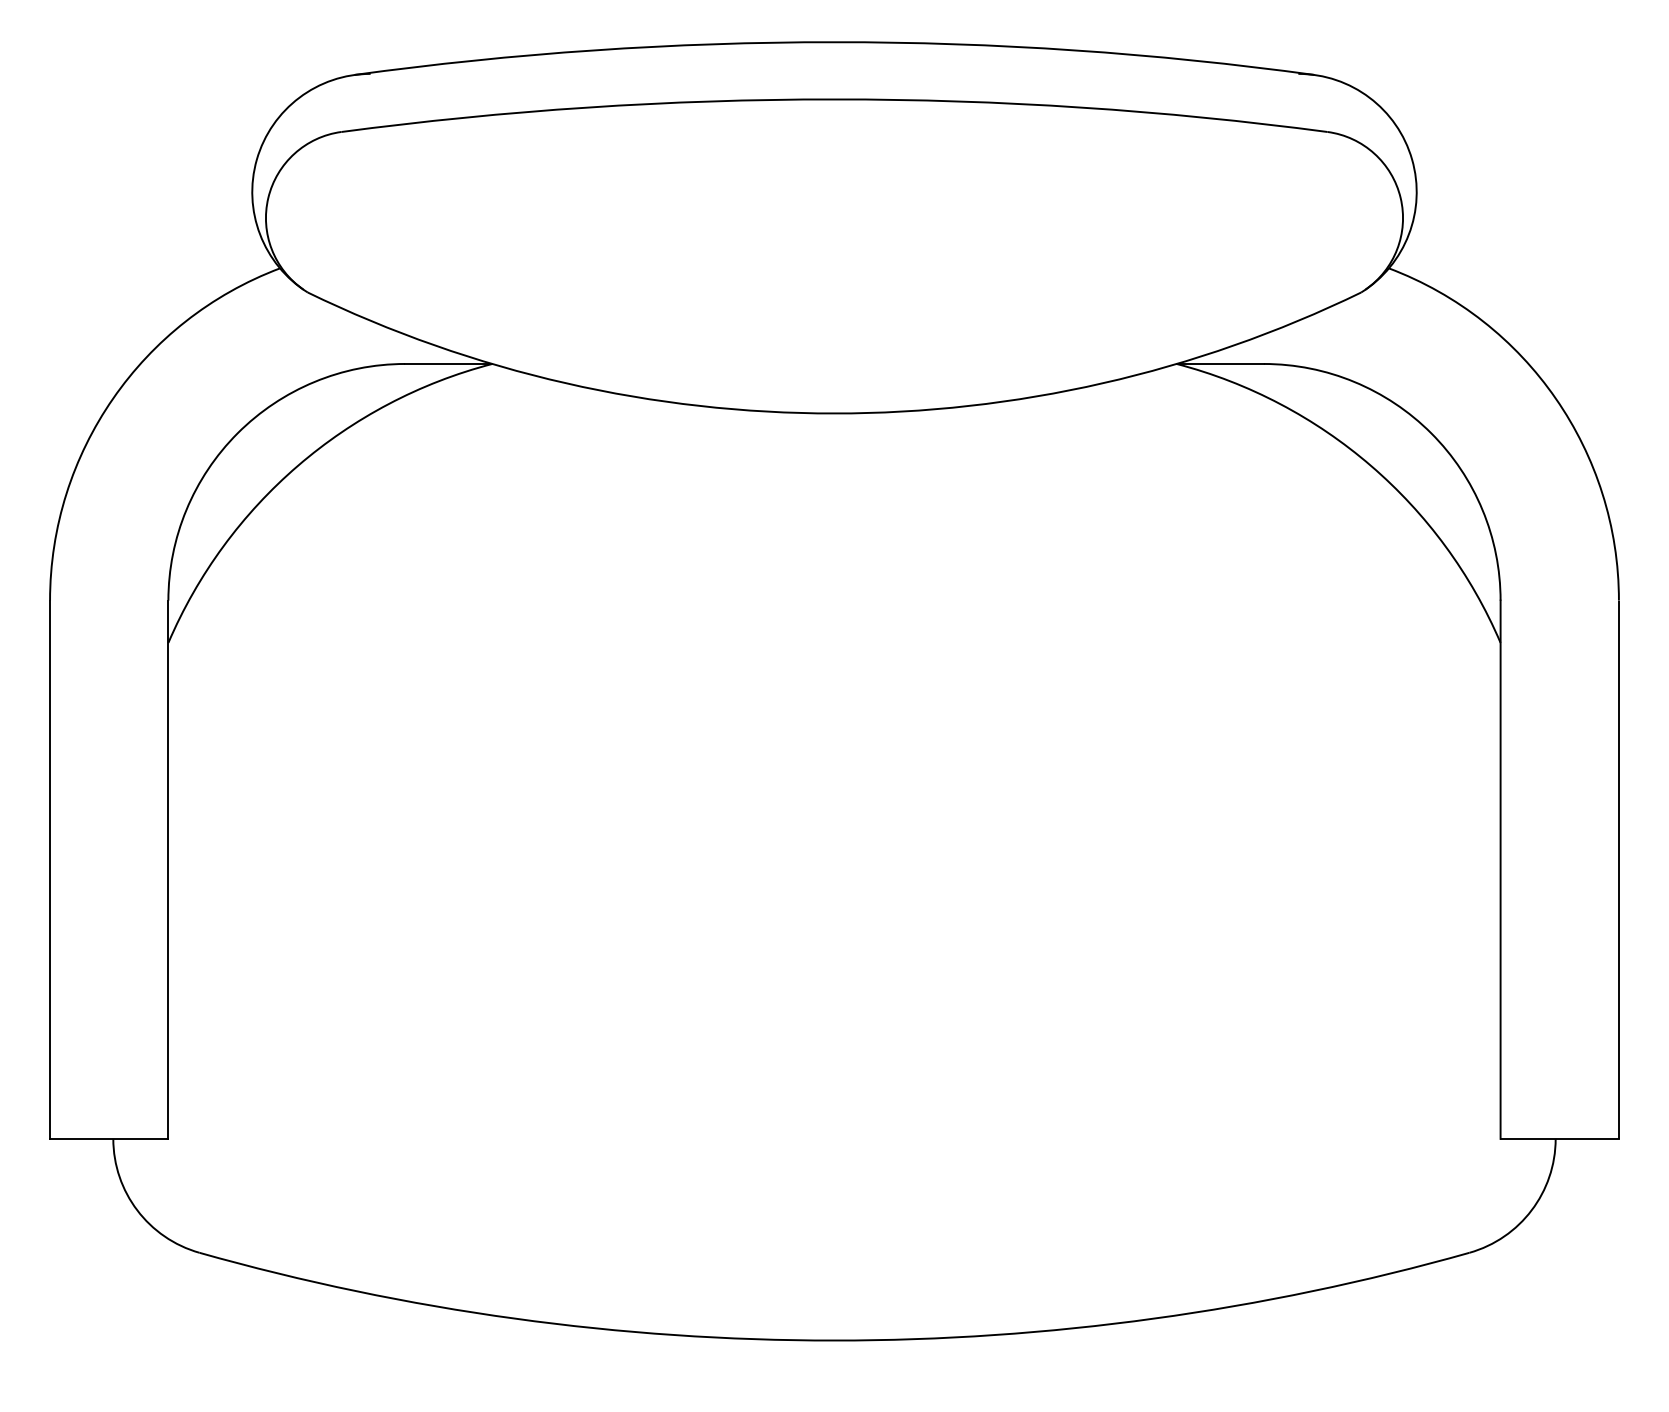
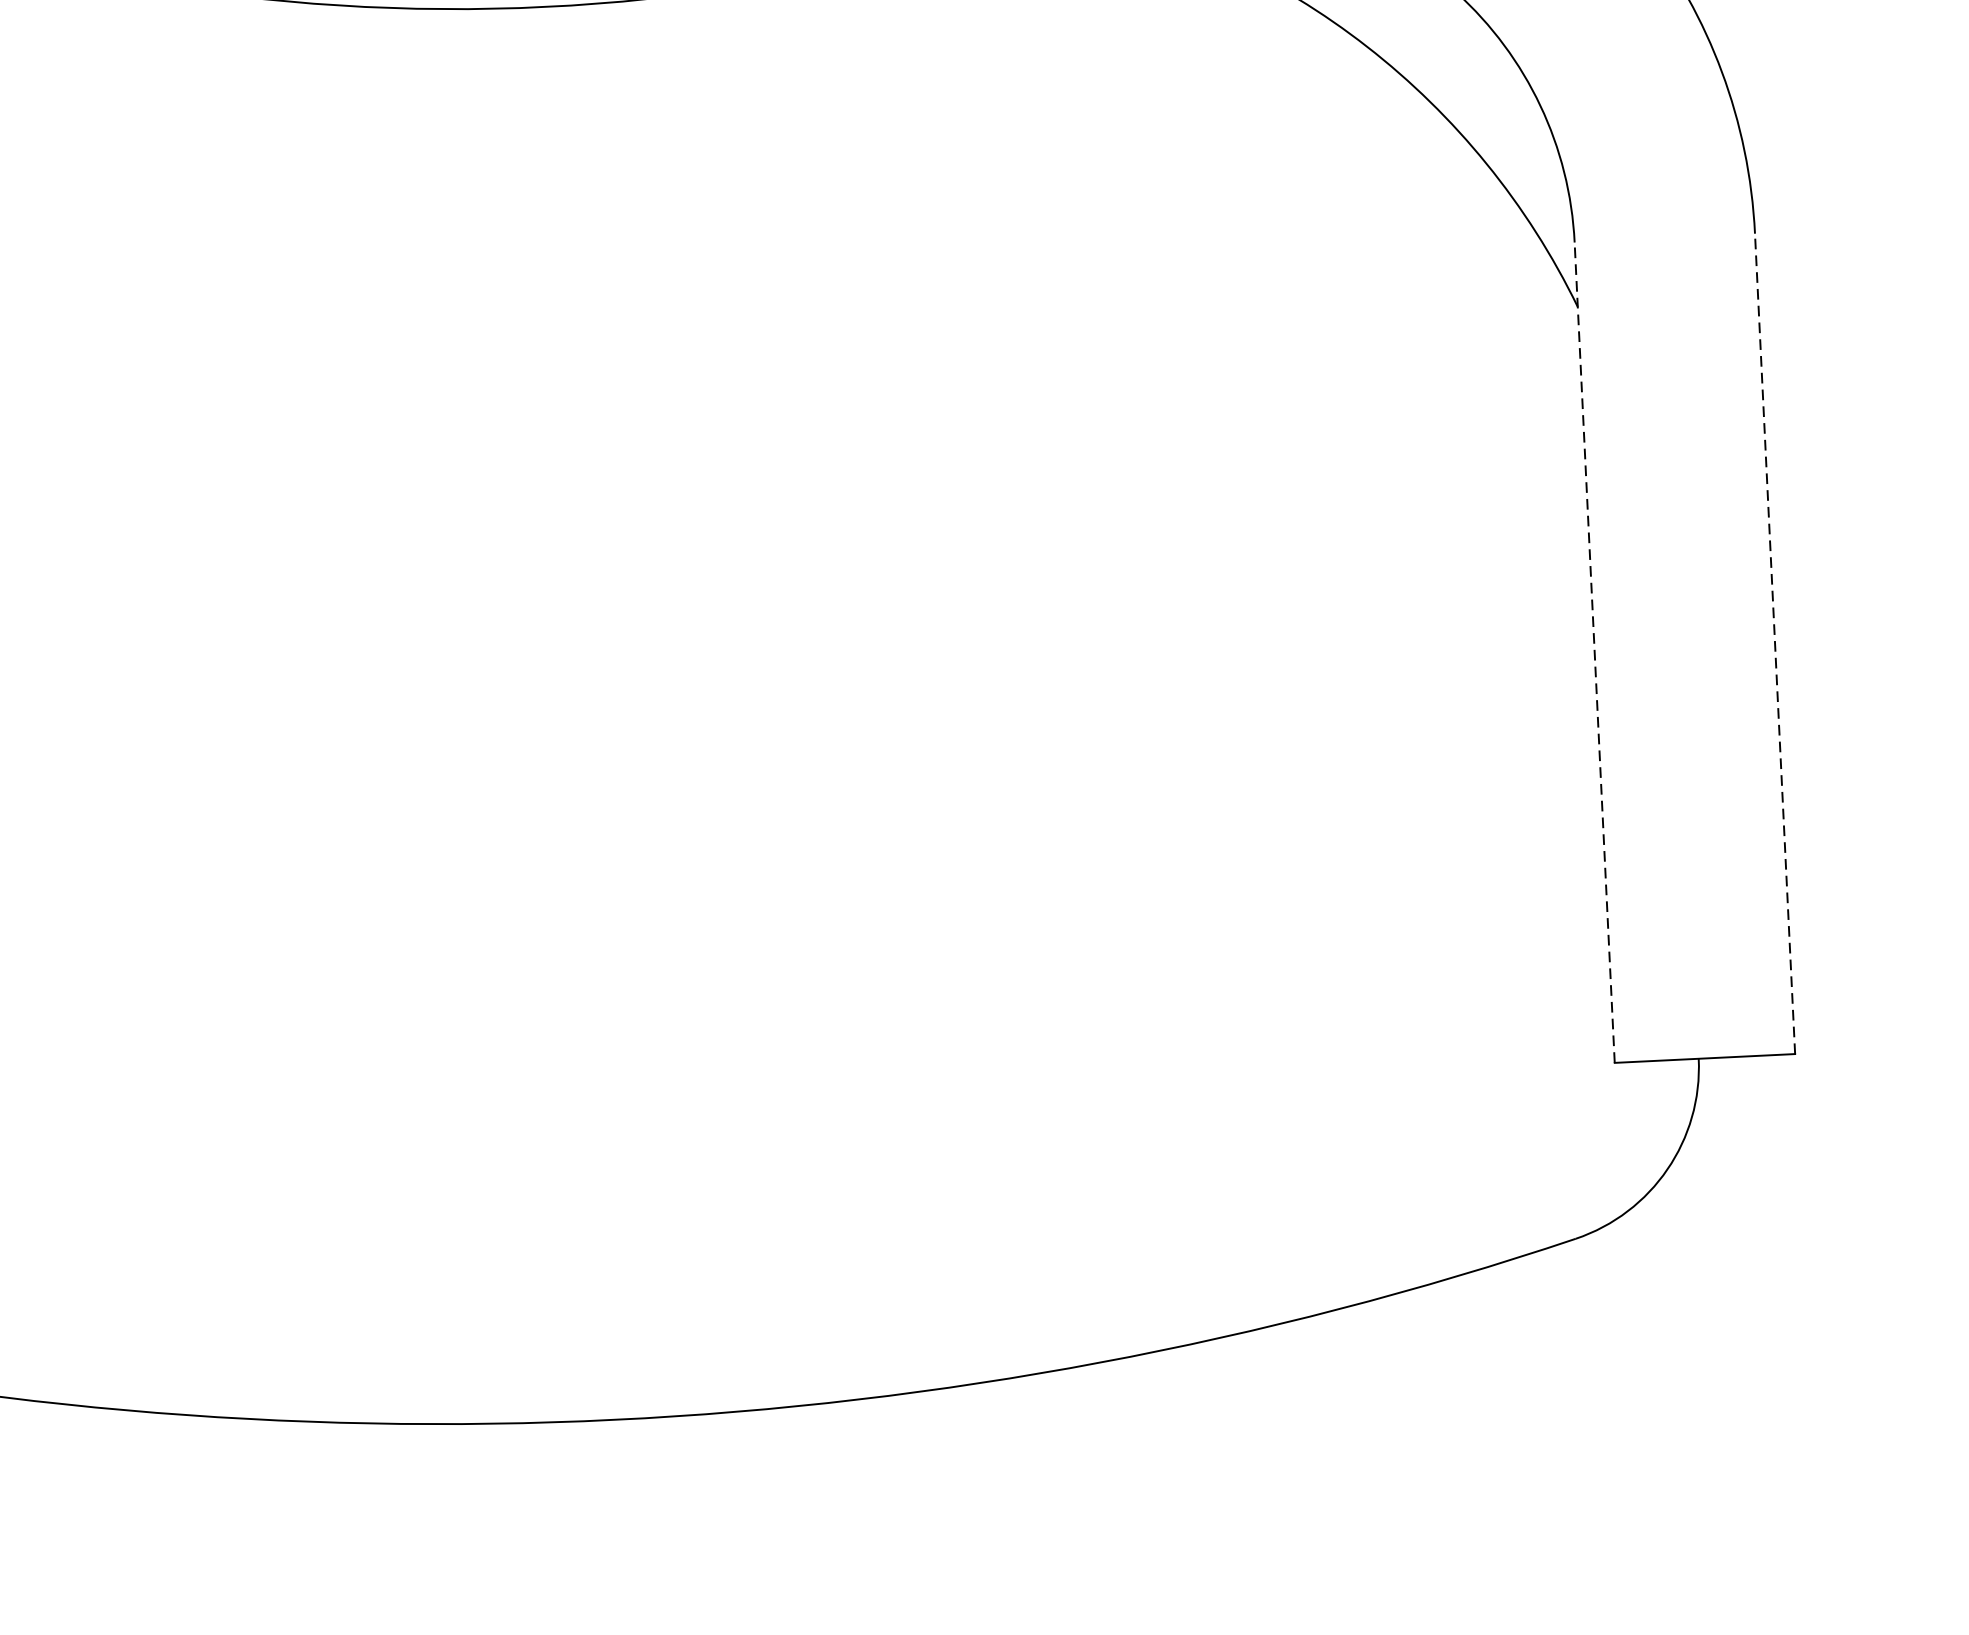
line: (1500, 869) -> (1594, 652), solid -> dashed
line: (1618, 869) -> (1774, 643), solid -> dashed

